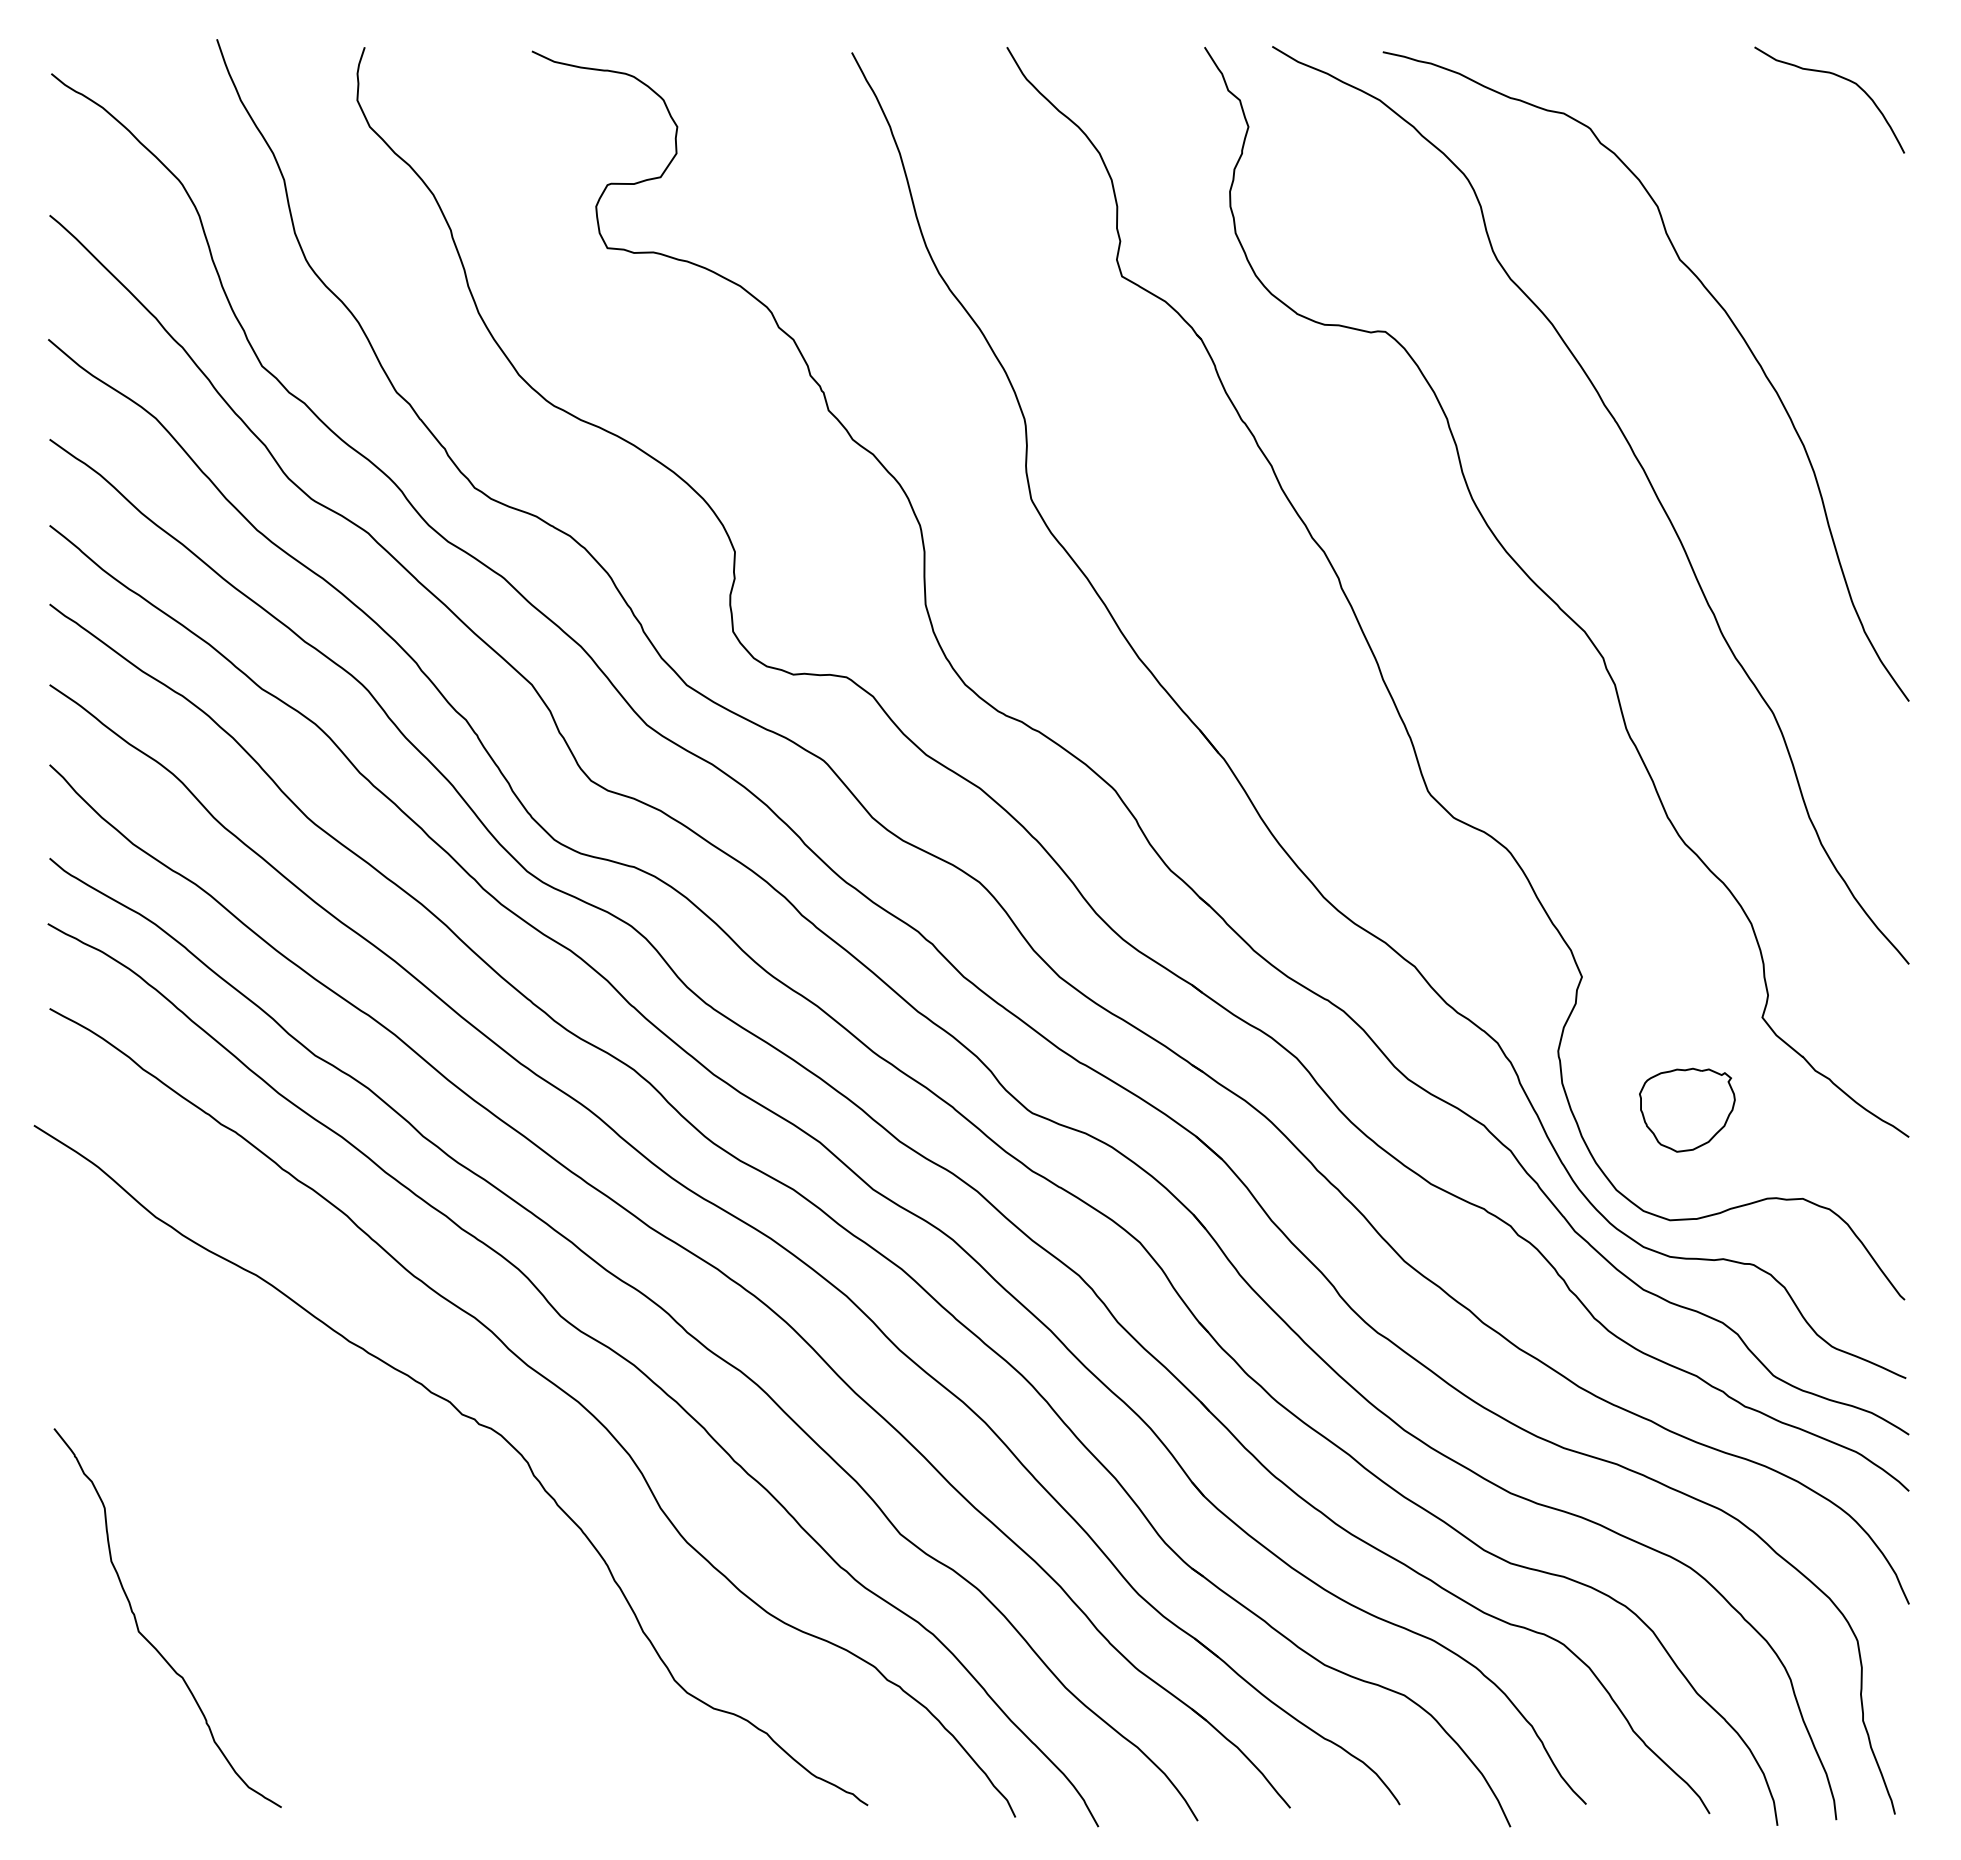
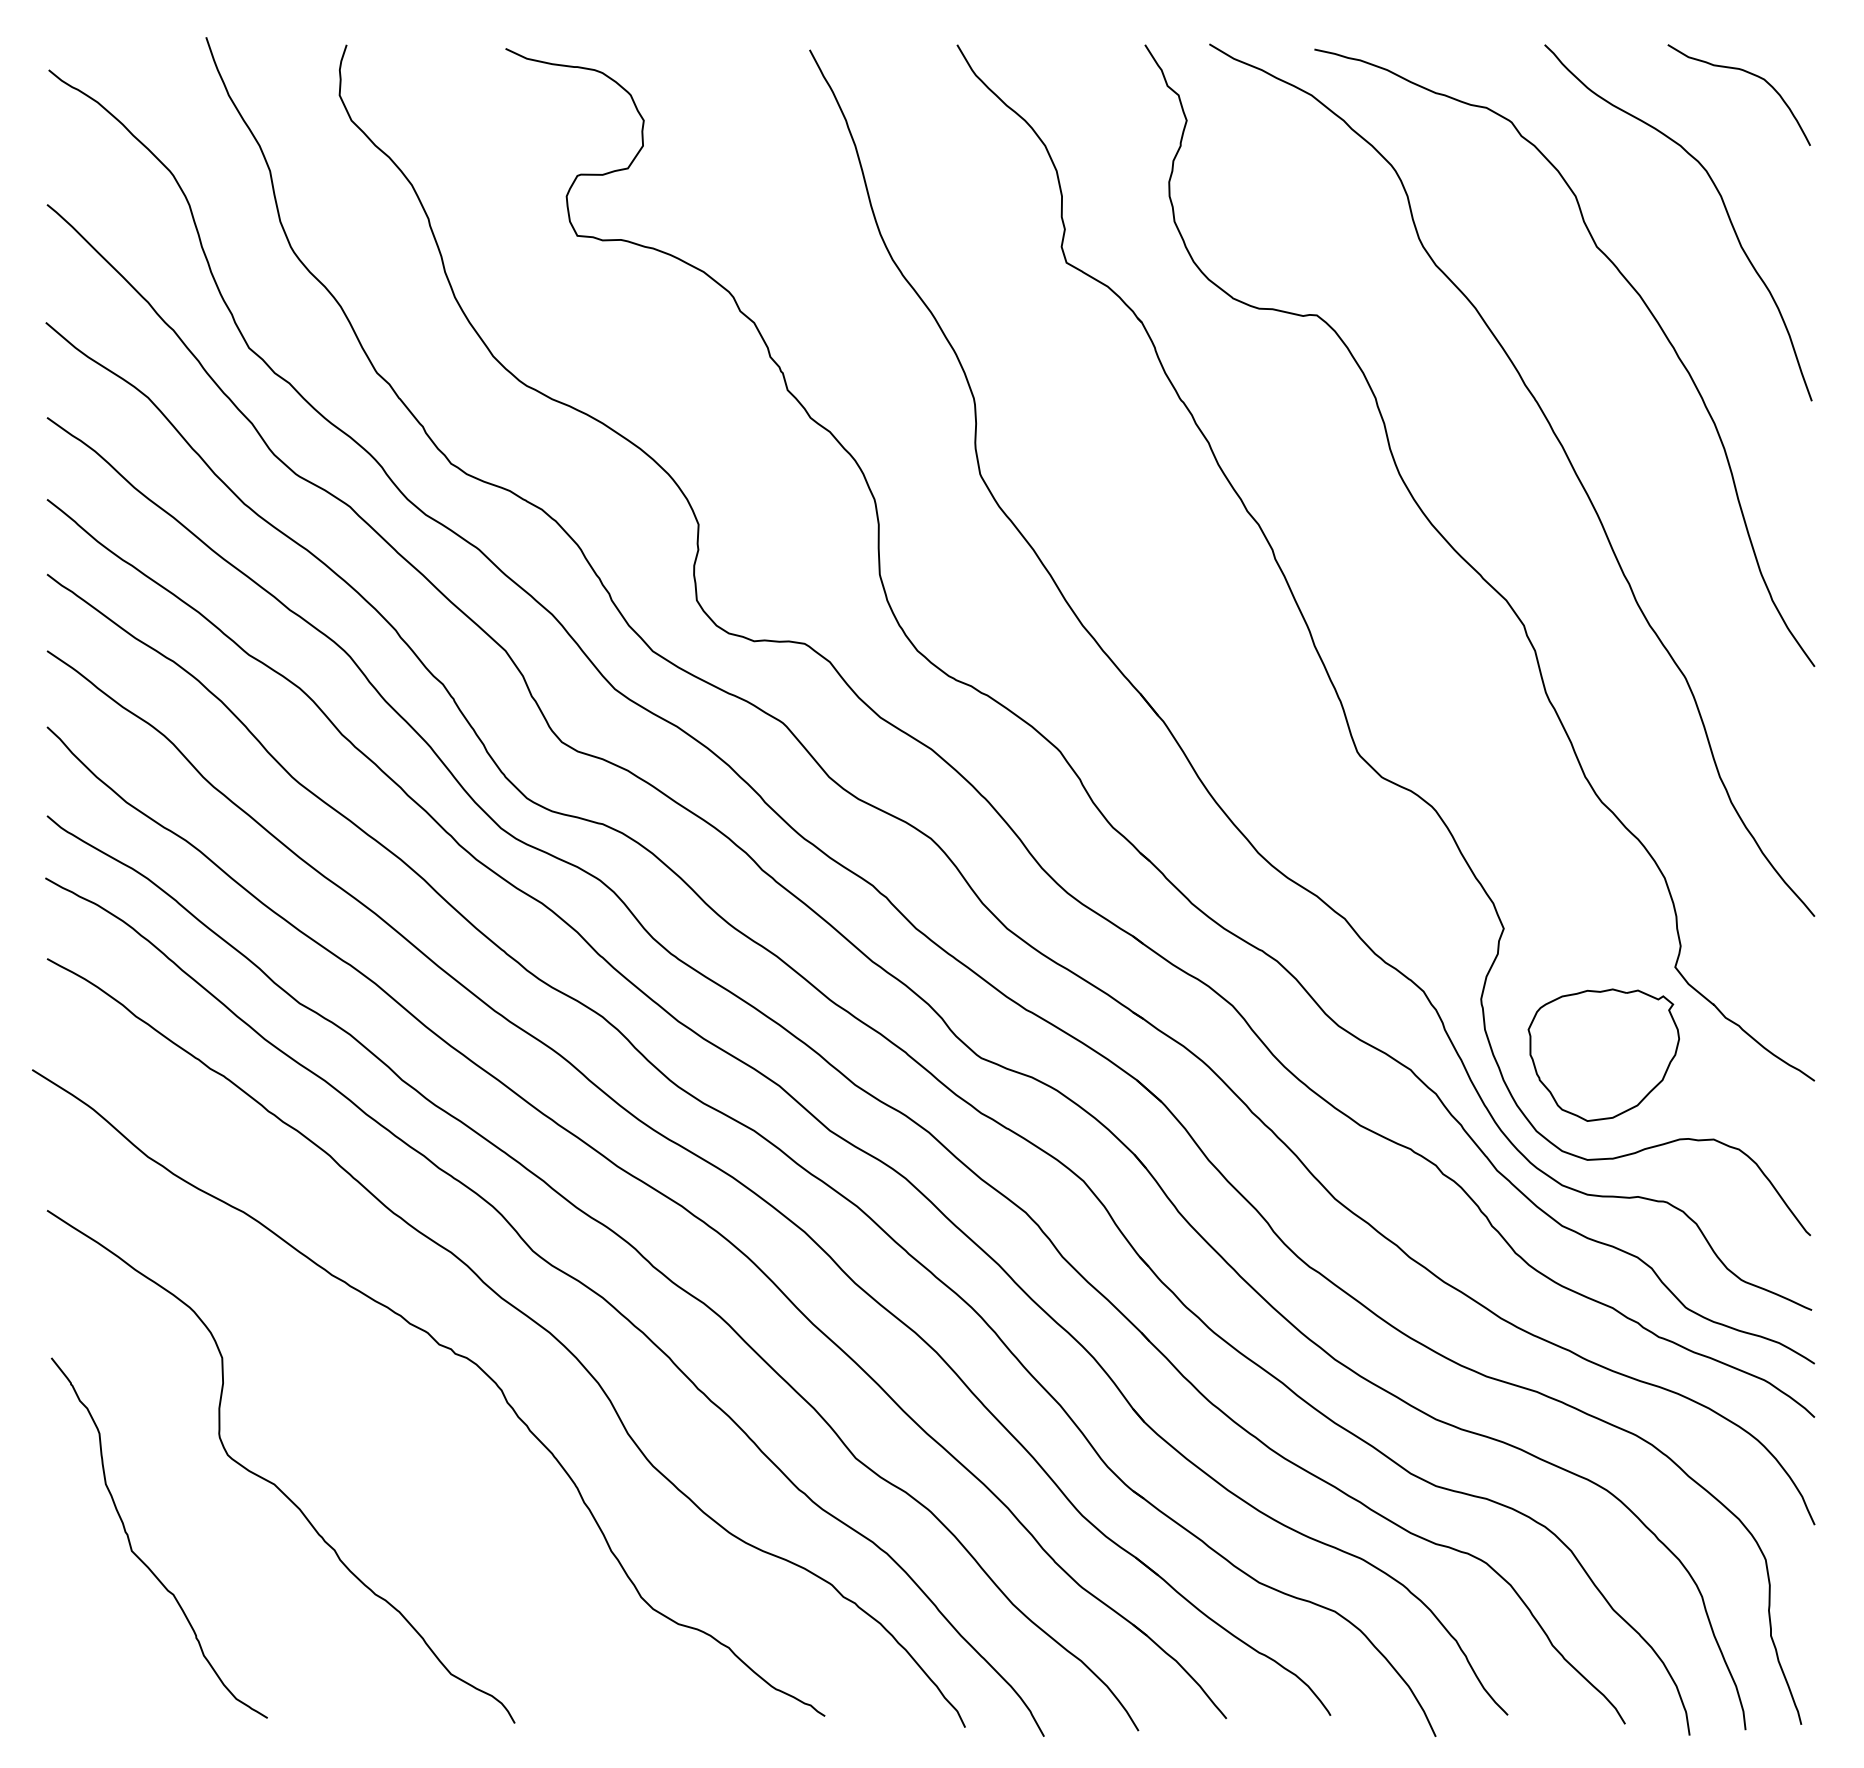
curve: (1813, 217) -> (1723, 206), added
part: (1687, 1110) -> (1604, 1055), size x1.67
curve: (285, 1558) -> (271, 1481), added

